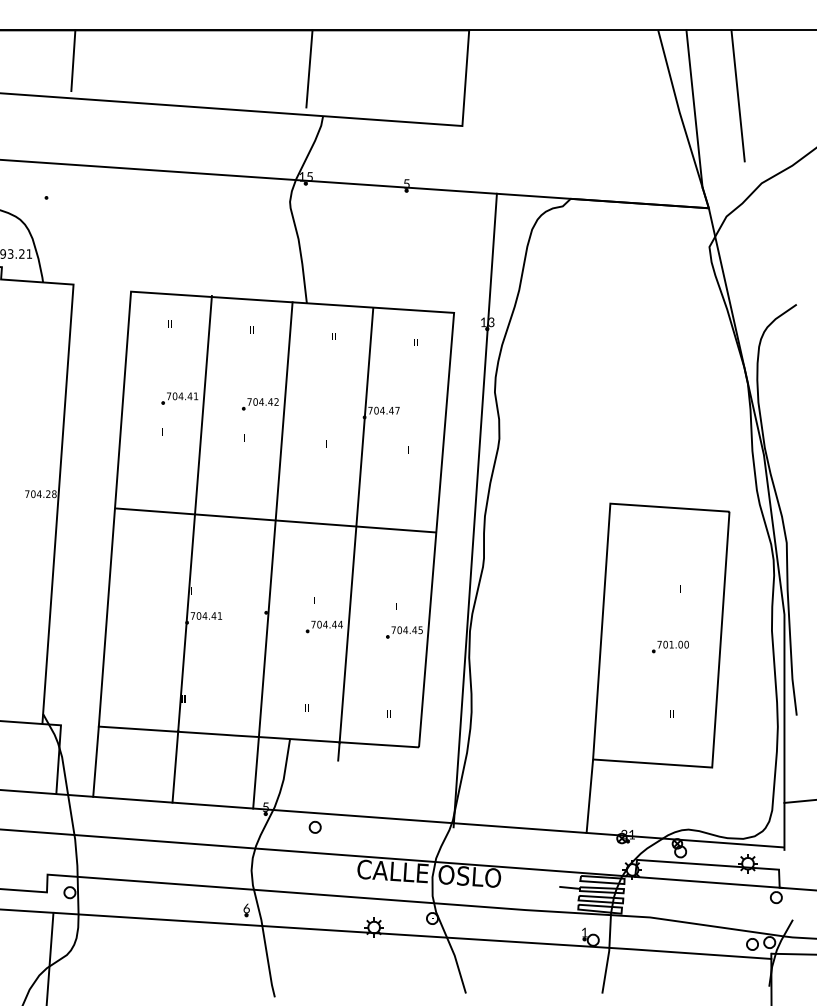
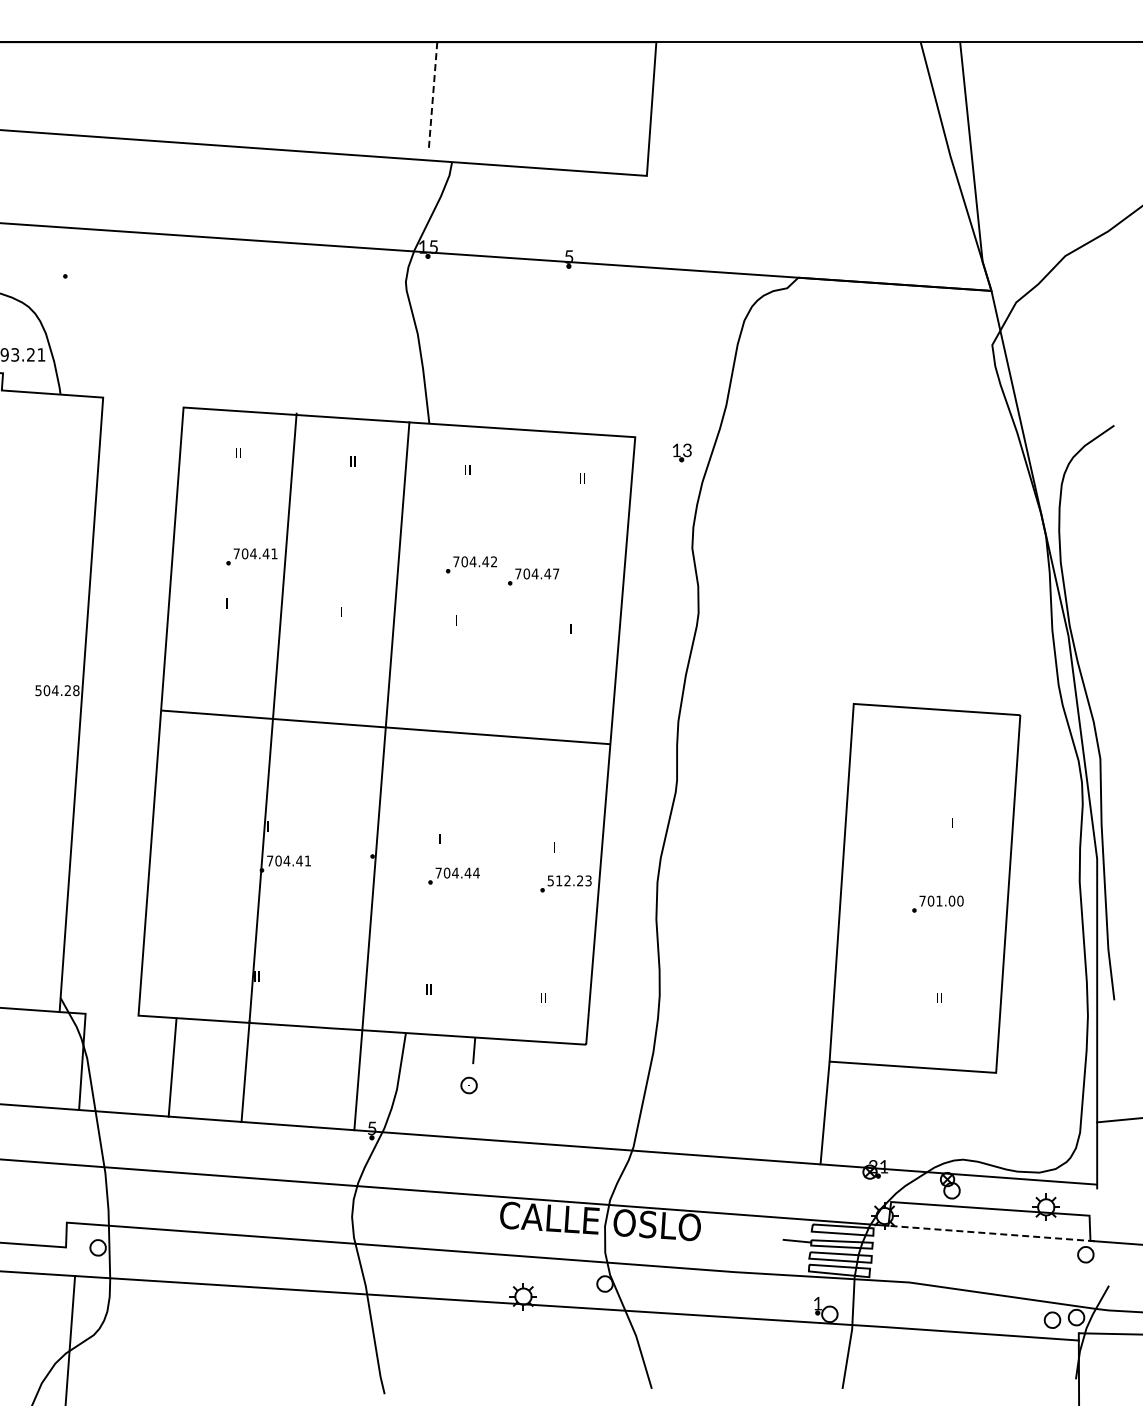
line: (73, 60) -> (102, 84), removed
line: (309, 69) -> (432, 96), solid -> dashed
line: (738, 95) -> (1032, 133), removed
part: (260, 403) -> (471, 564), moved
text: (27, 494) -> (38, 690), 704.28 -> 504.28
line: (475, 510) -> (664, 713), removed
line: (356, 525) -> (498, 734), removed
text: (407, 629) -> (569, 880), 704.45 -> 512.23
line: (95, 761) -> (172, 1067), moved
part: (314, 827) -> (468, 1085), moved
line: (708, 882) -> (991, 1233), solid -> dashed
part: (246, 910) -> (345, 1272), removed

